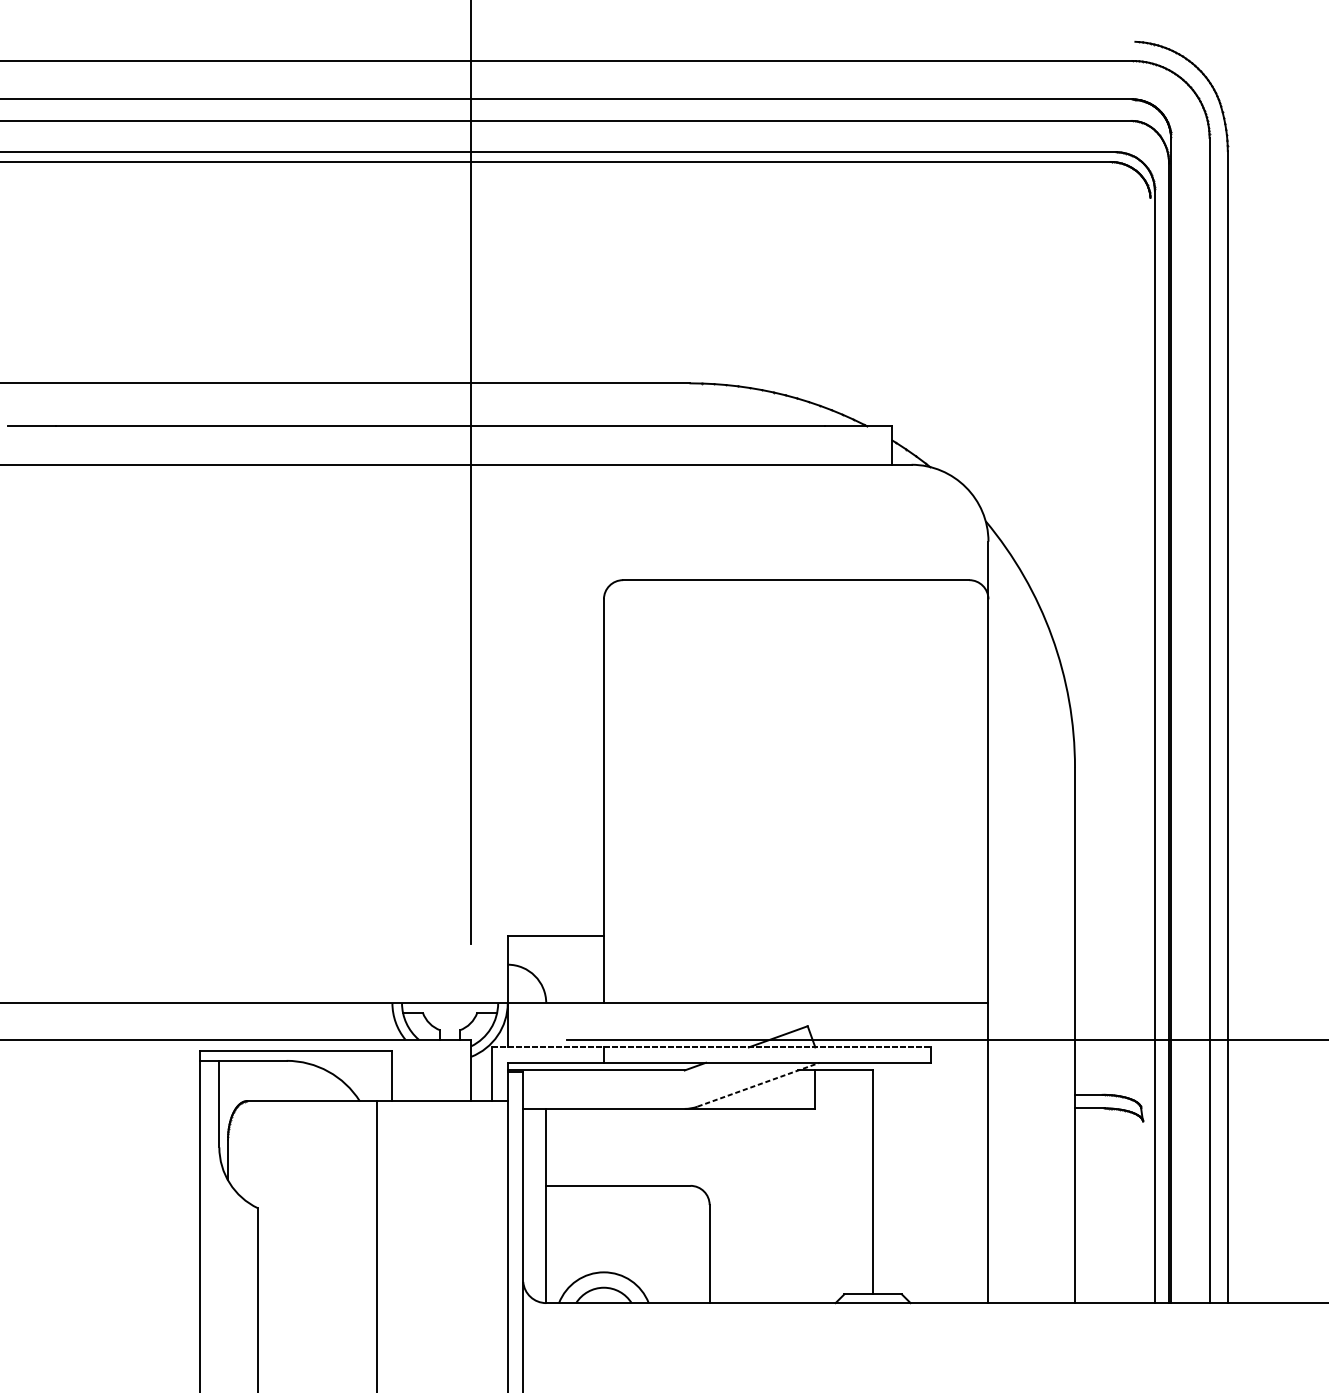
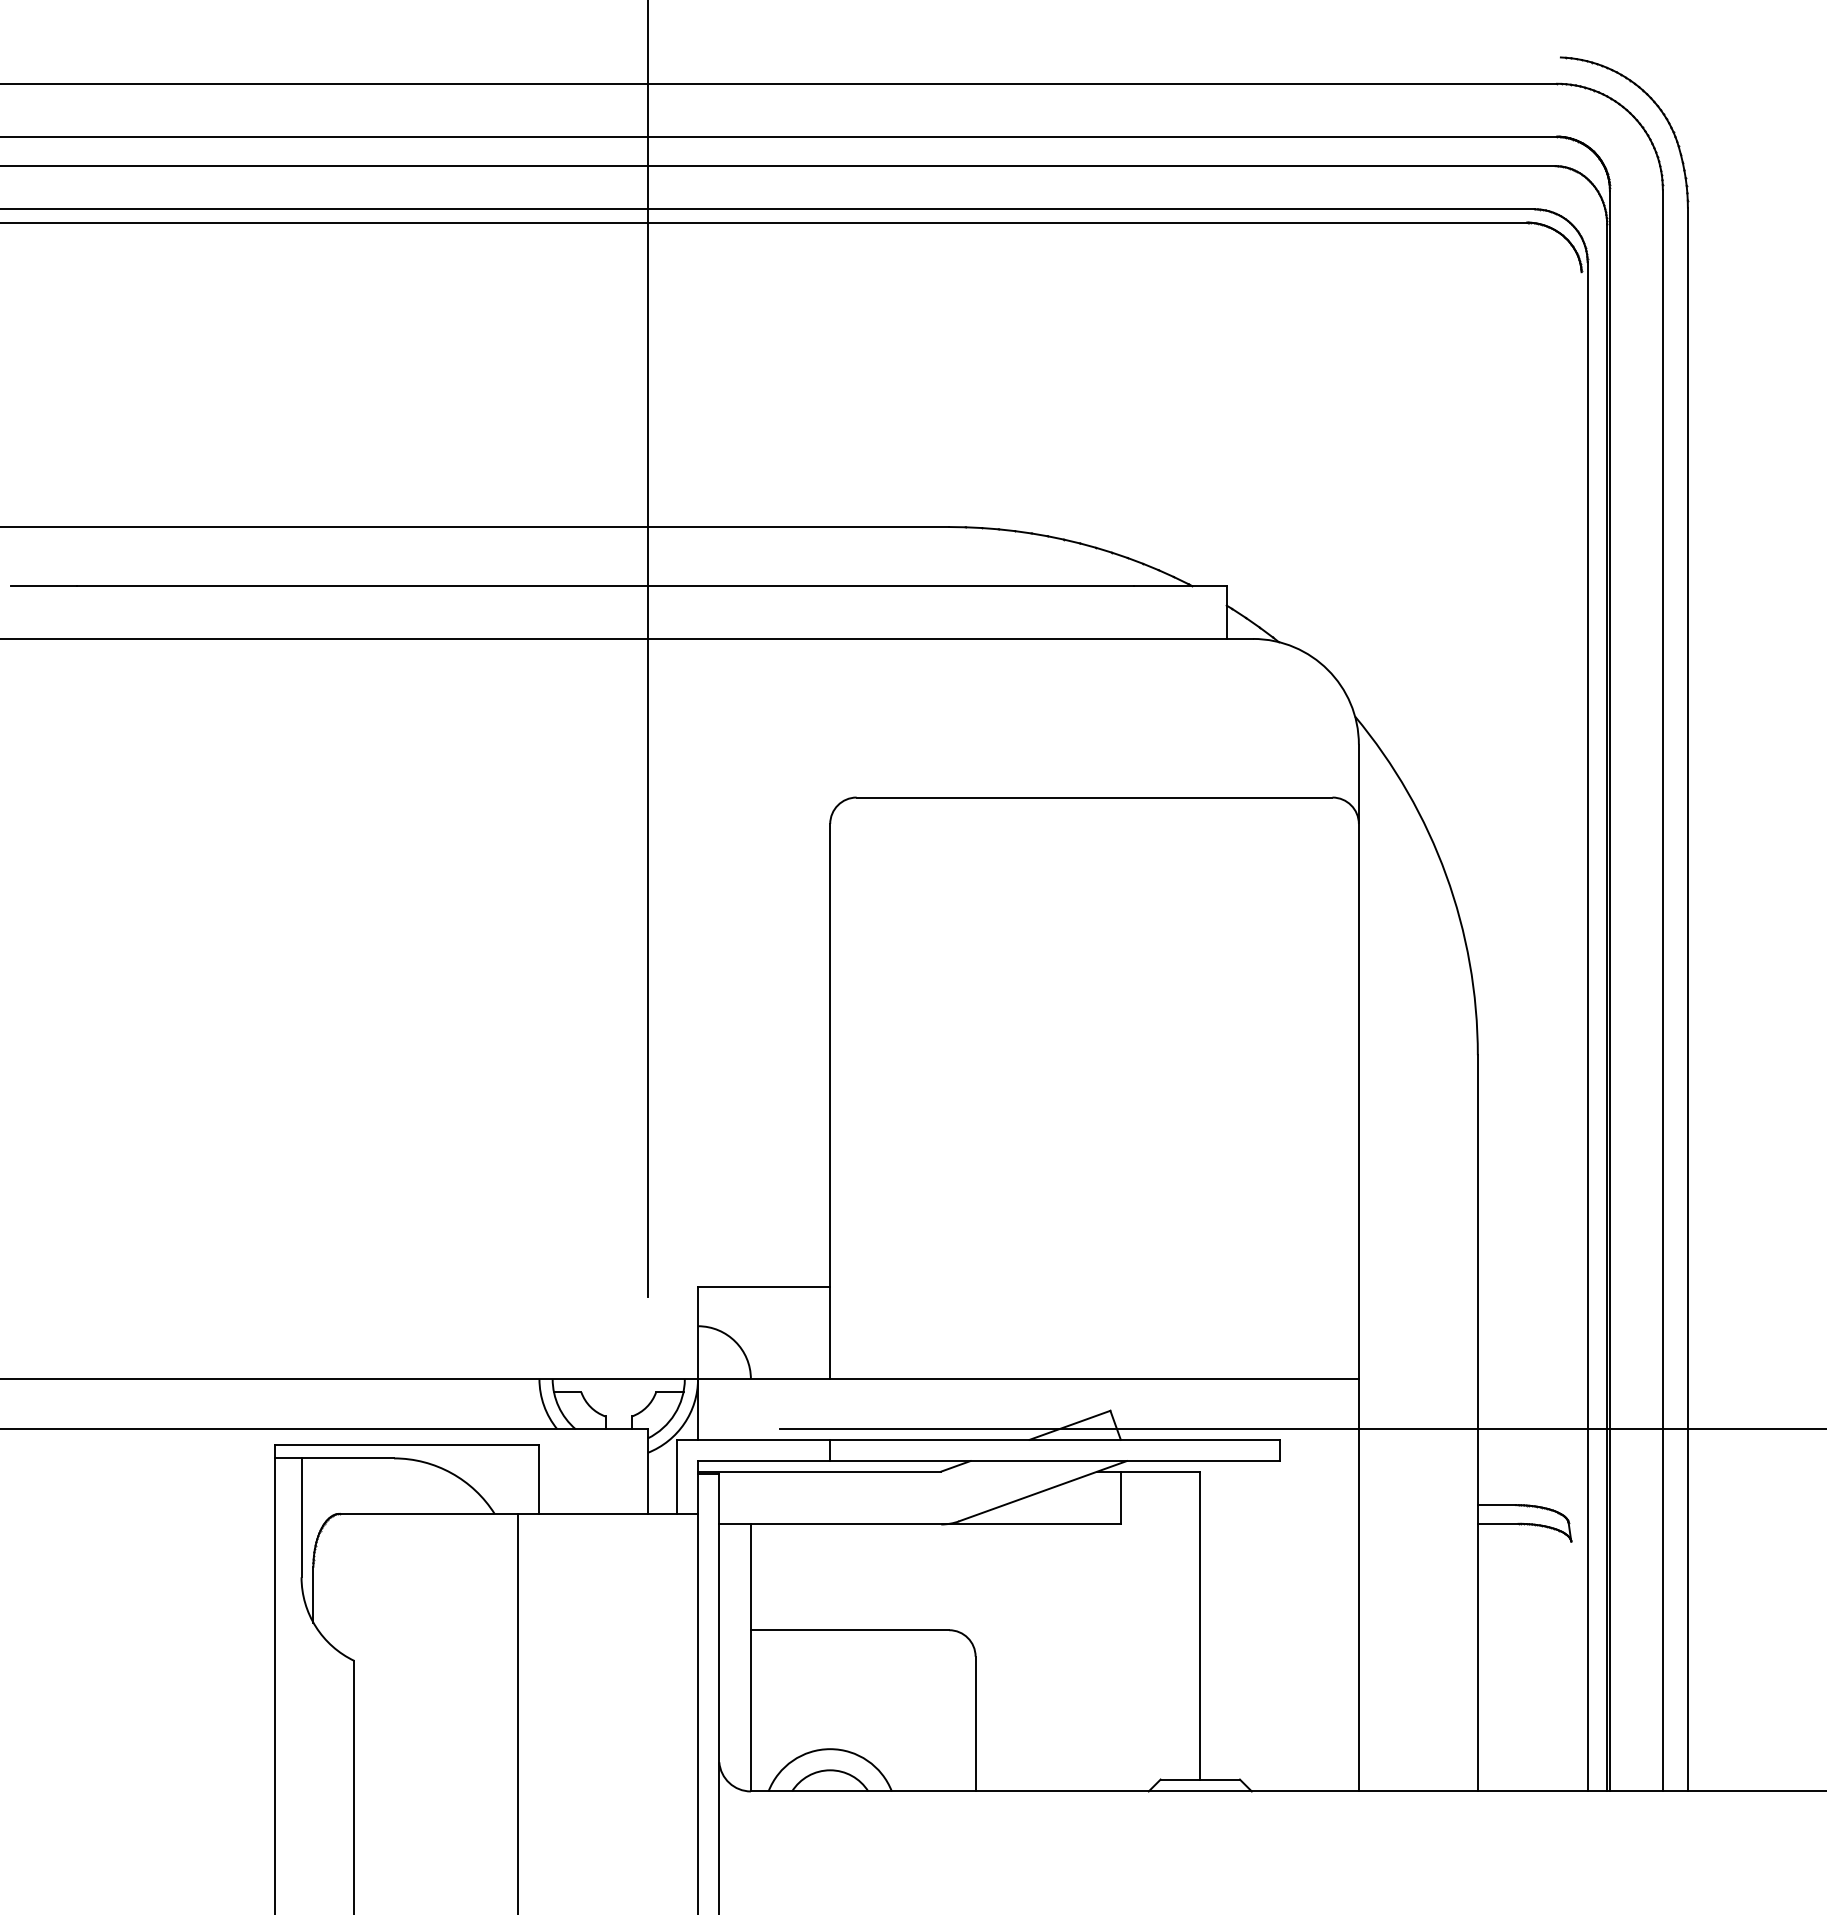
line: (711, 1047) -> (978, 1439), dashed -> solid
line: (759, 1084) -> (1043, 1491), dashed -> solid

